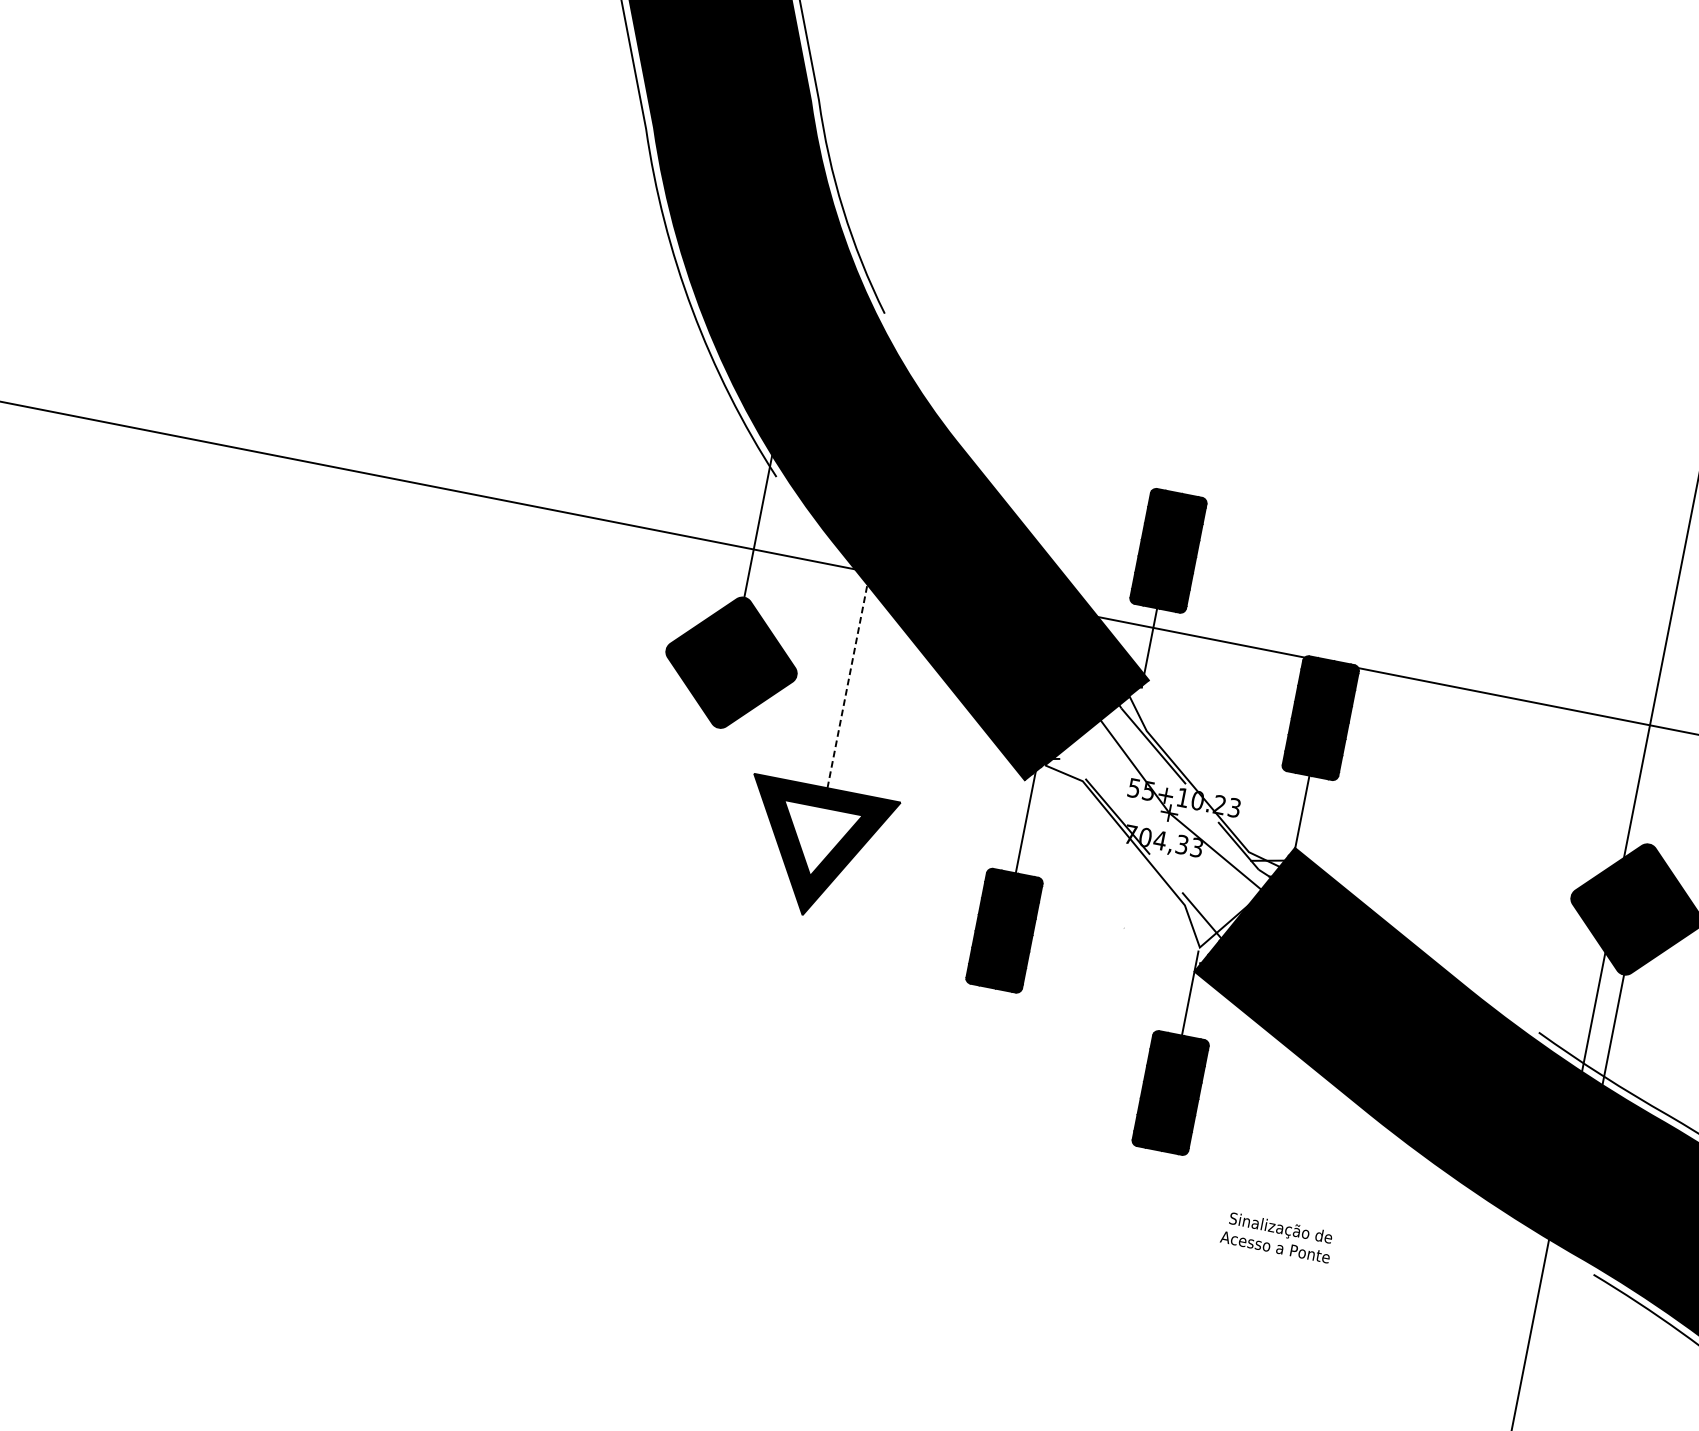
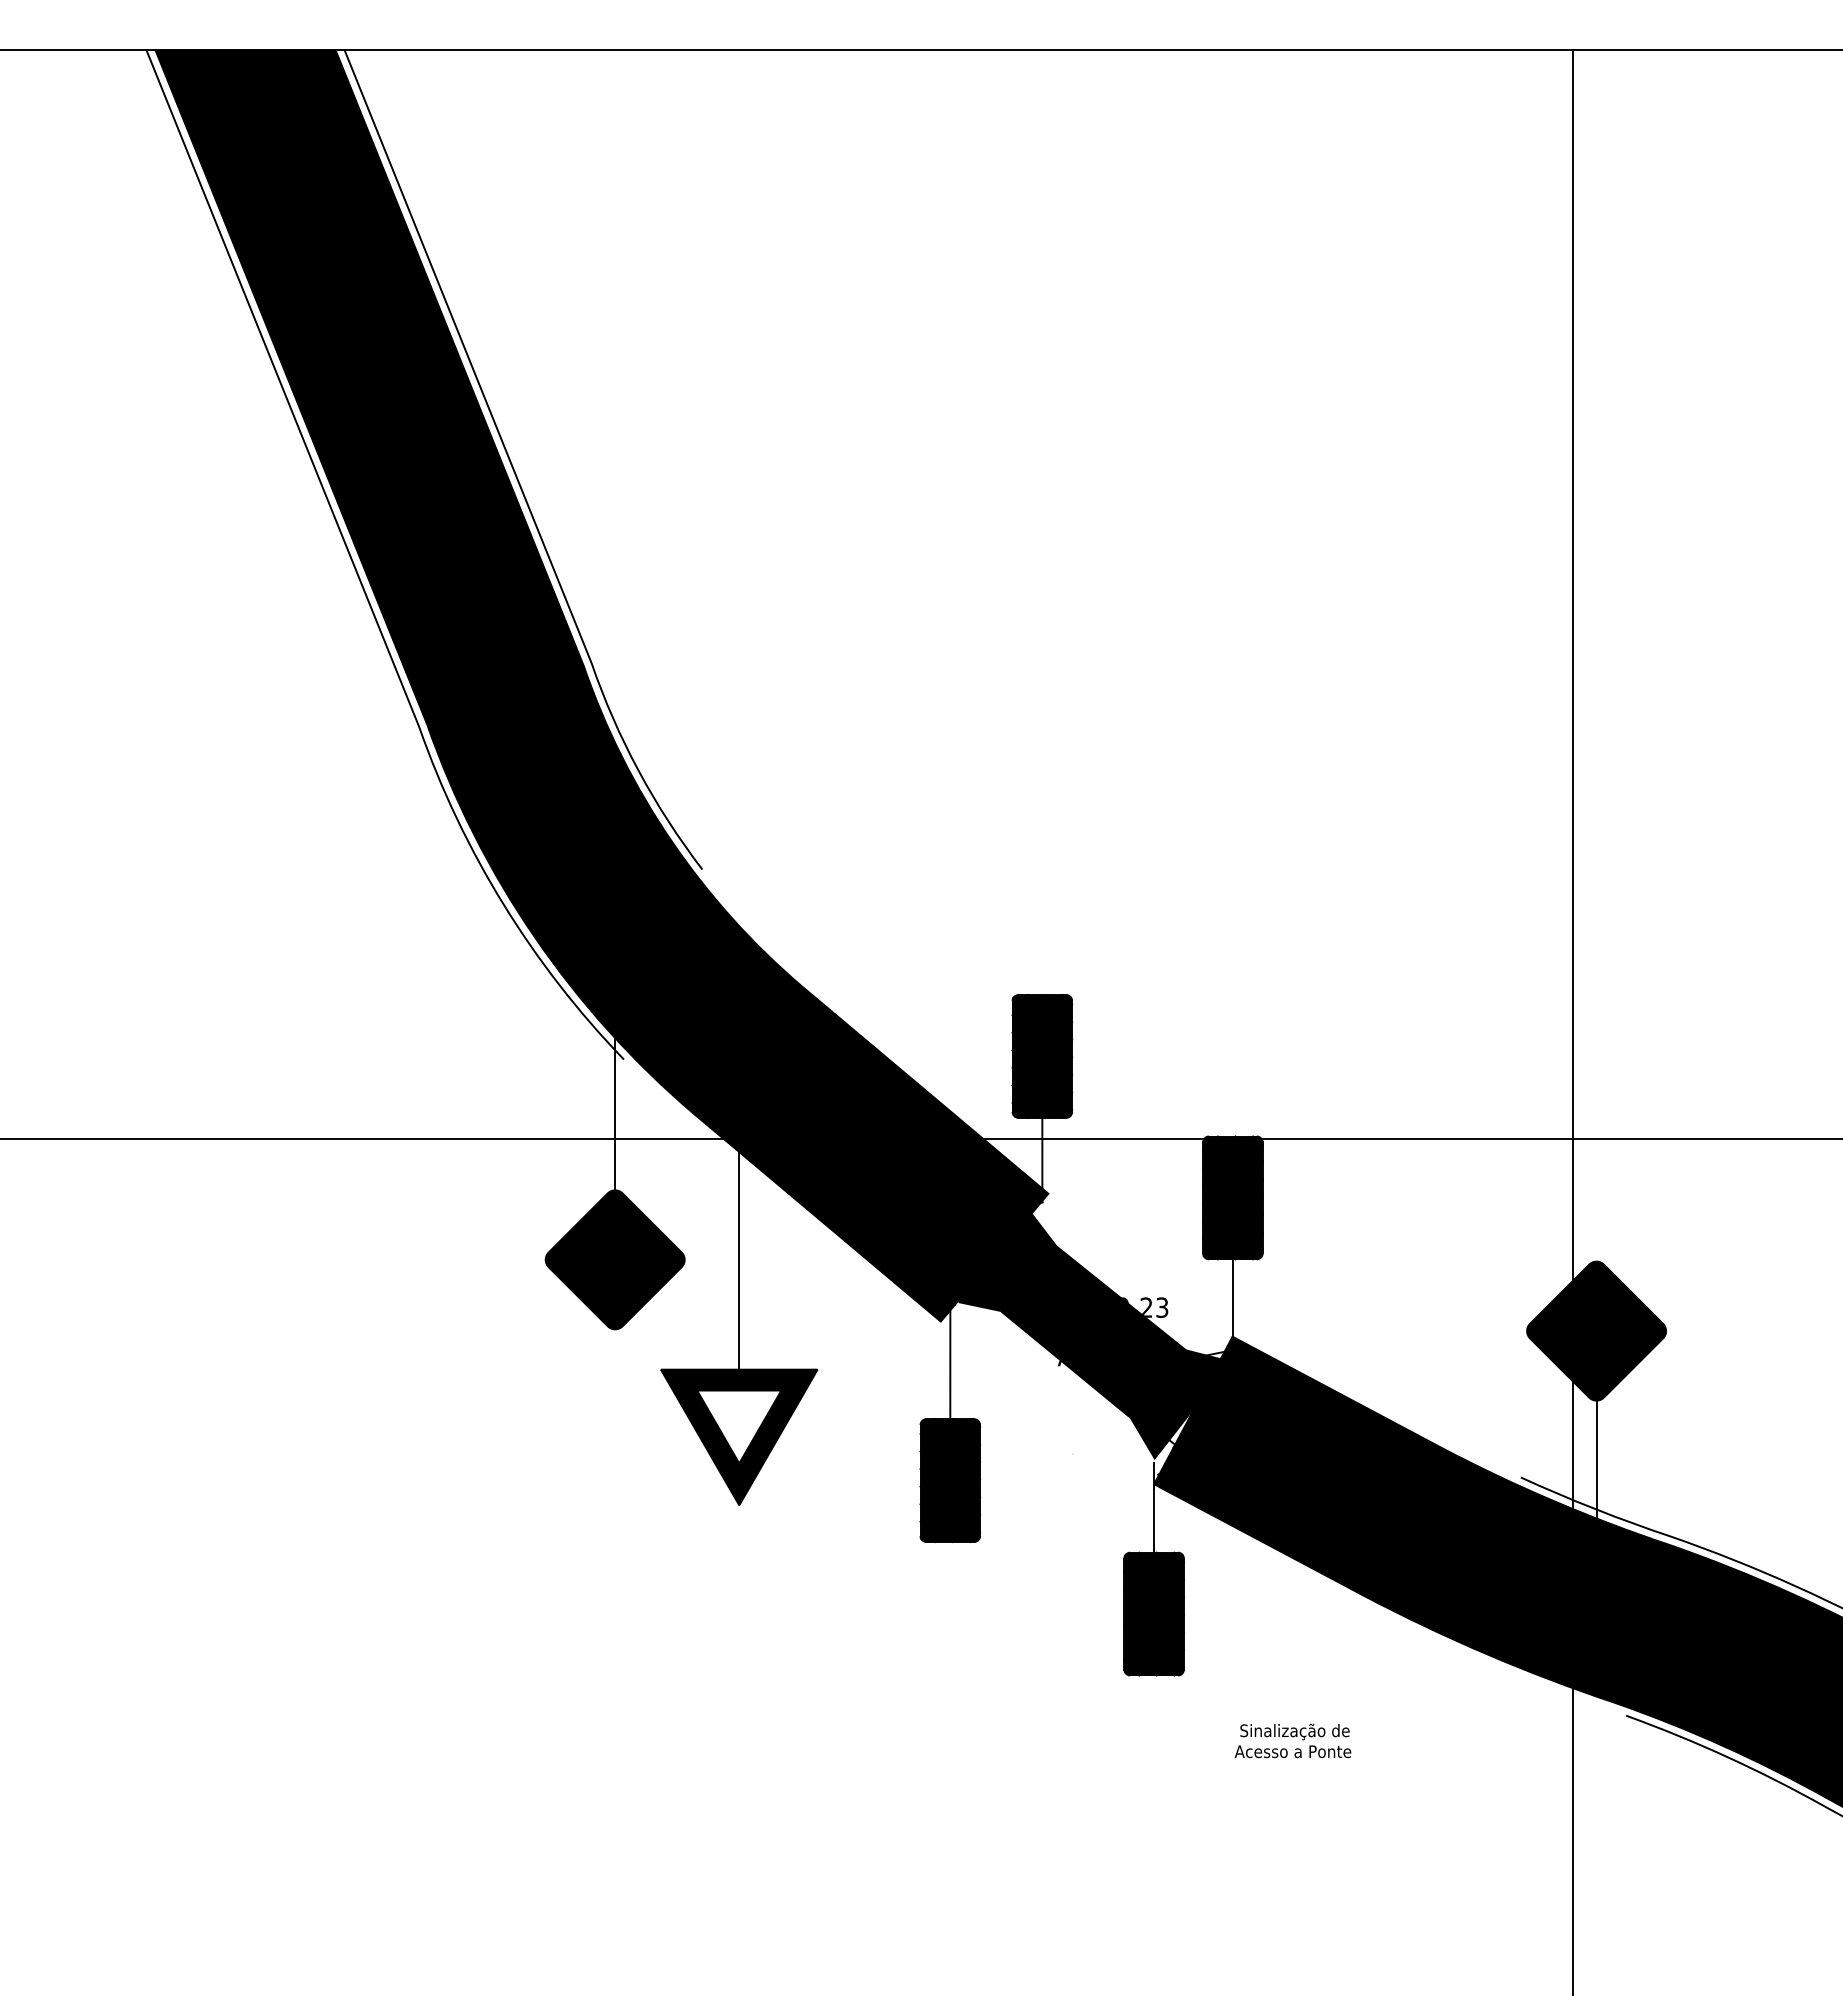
line: (848, 679) -> (739, 1253), dashed -> solid
fill: (1165, 822) -> (1094, 1336), added

